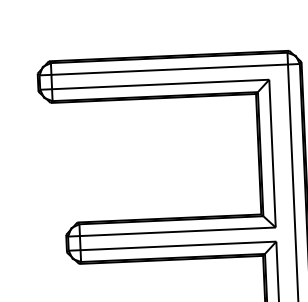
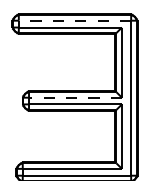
line: (168, 69) -> (74, 20), solid -> dashed
line: (175, 231) -> (74, 97), solid -> dashed

